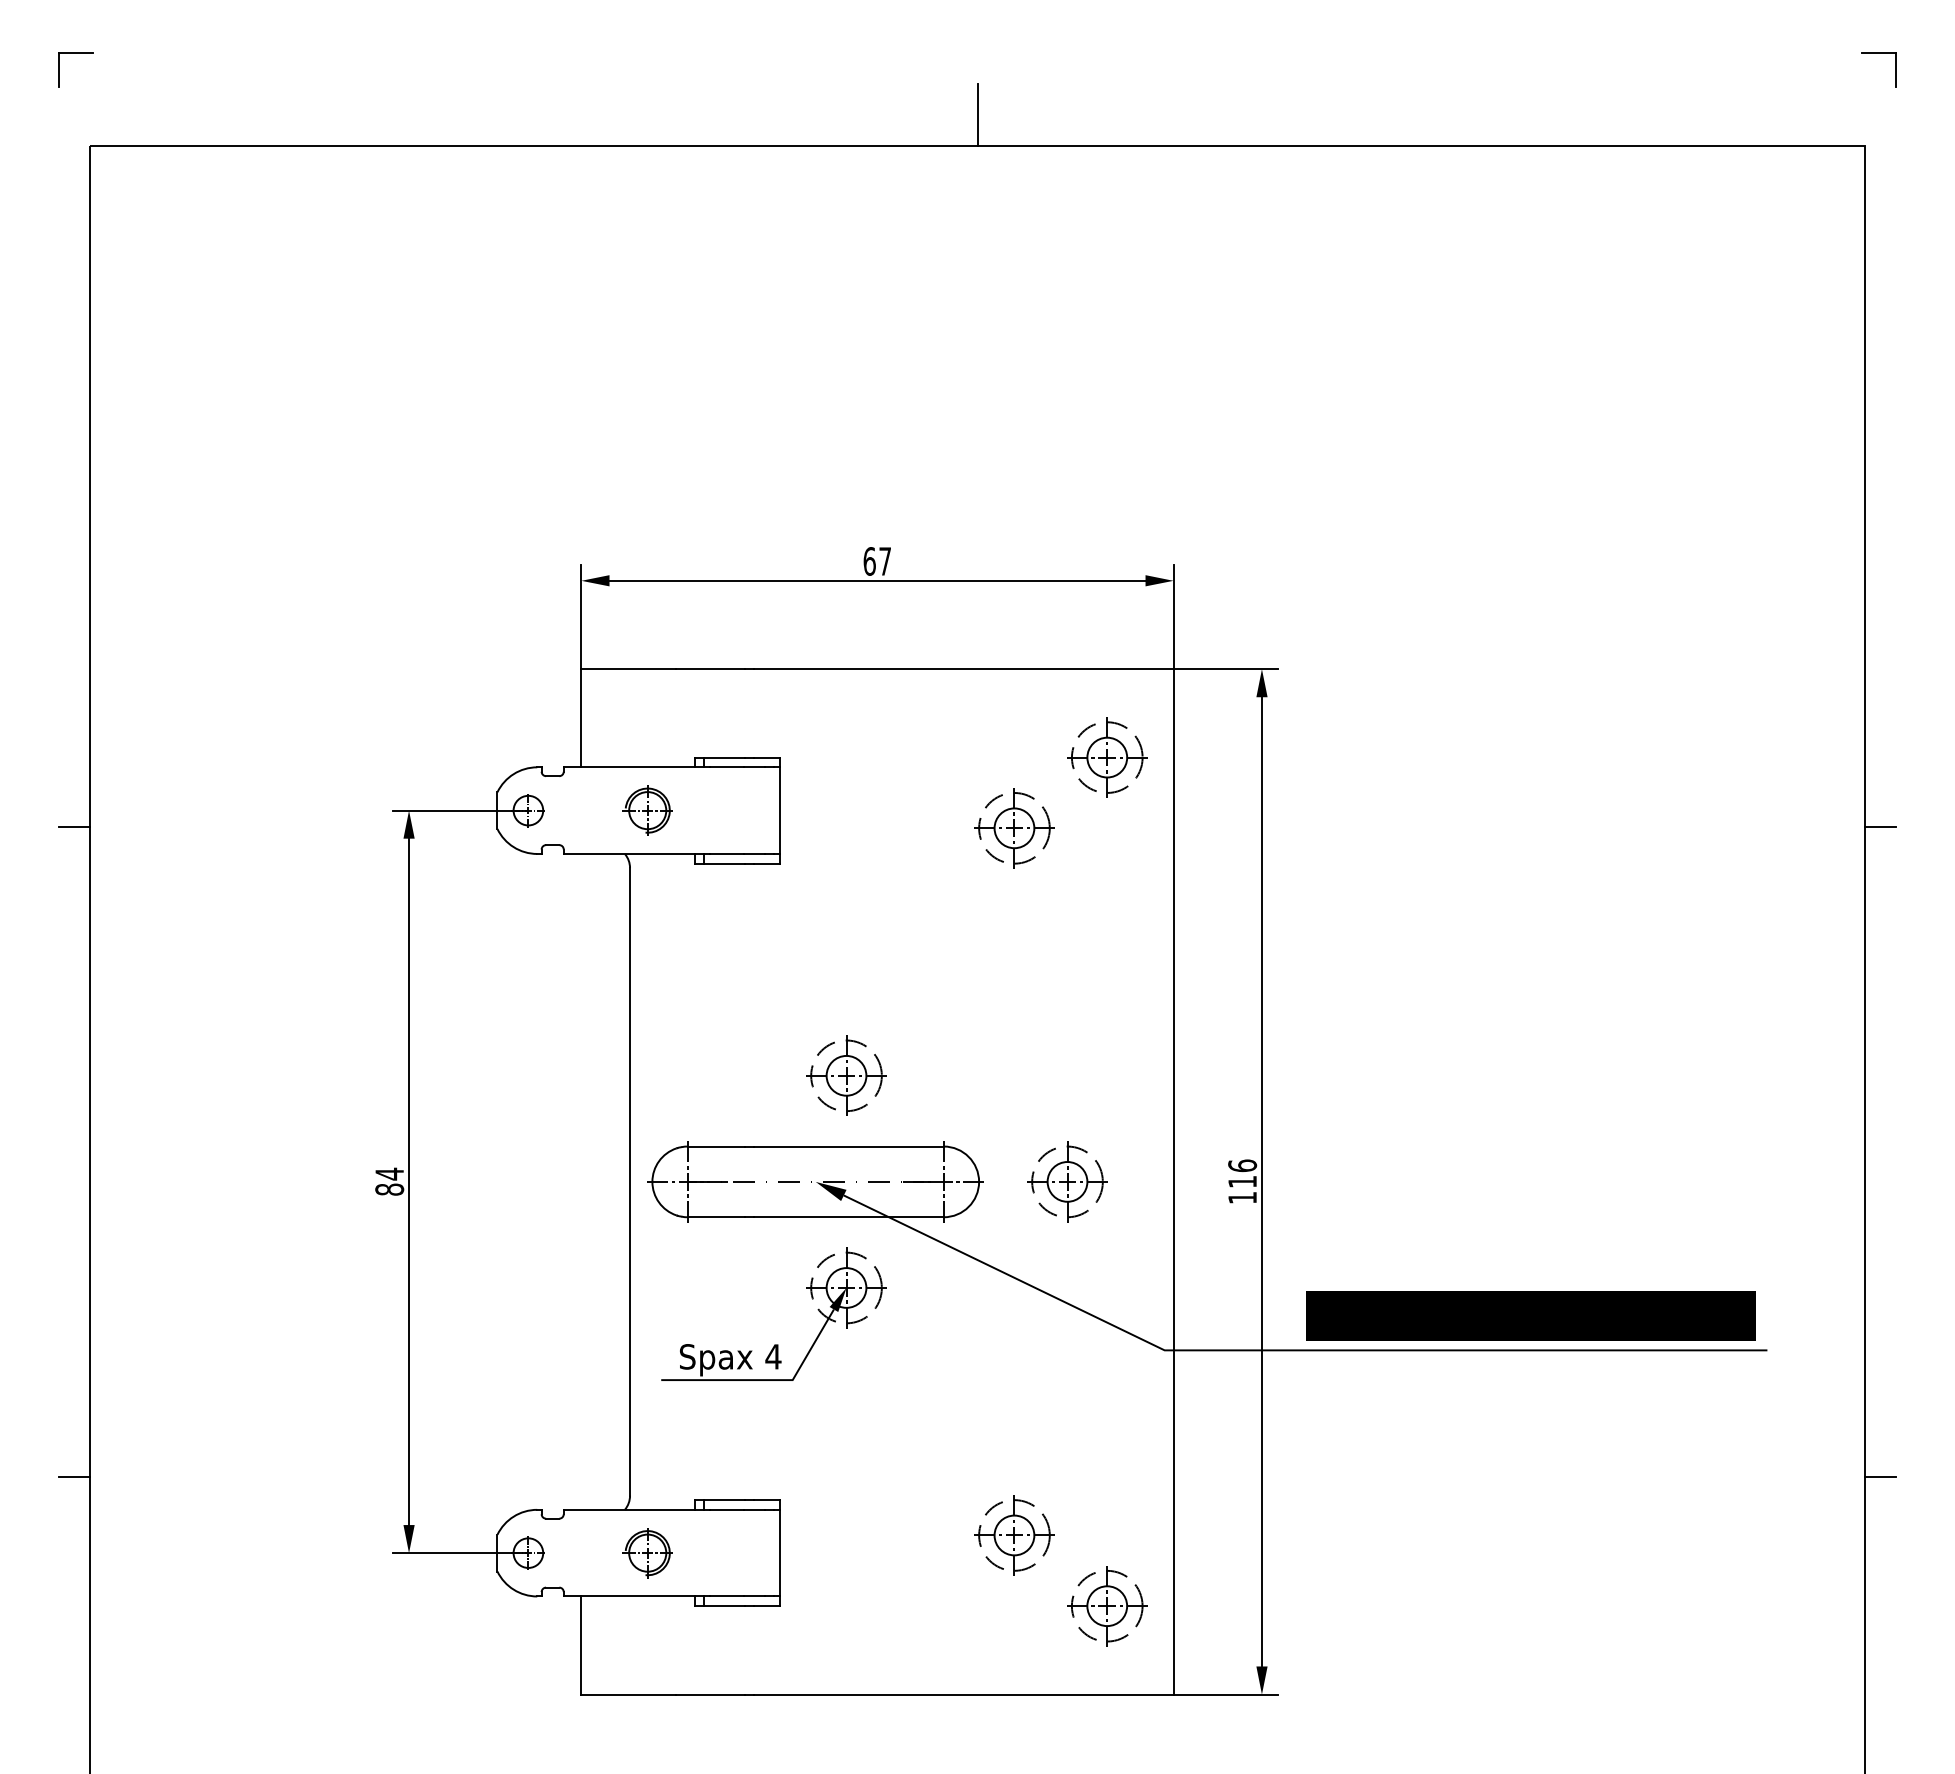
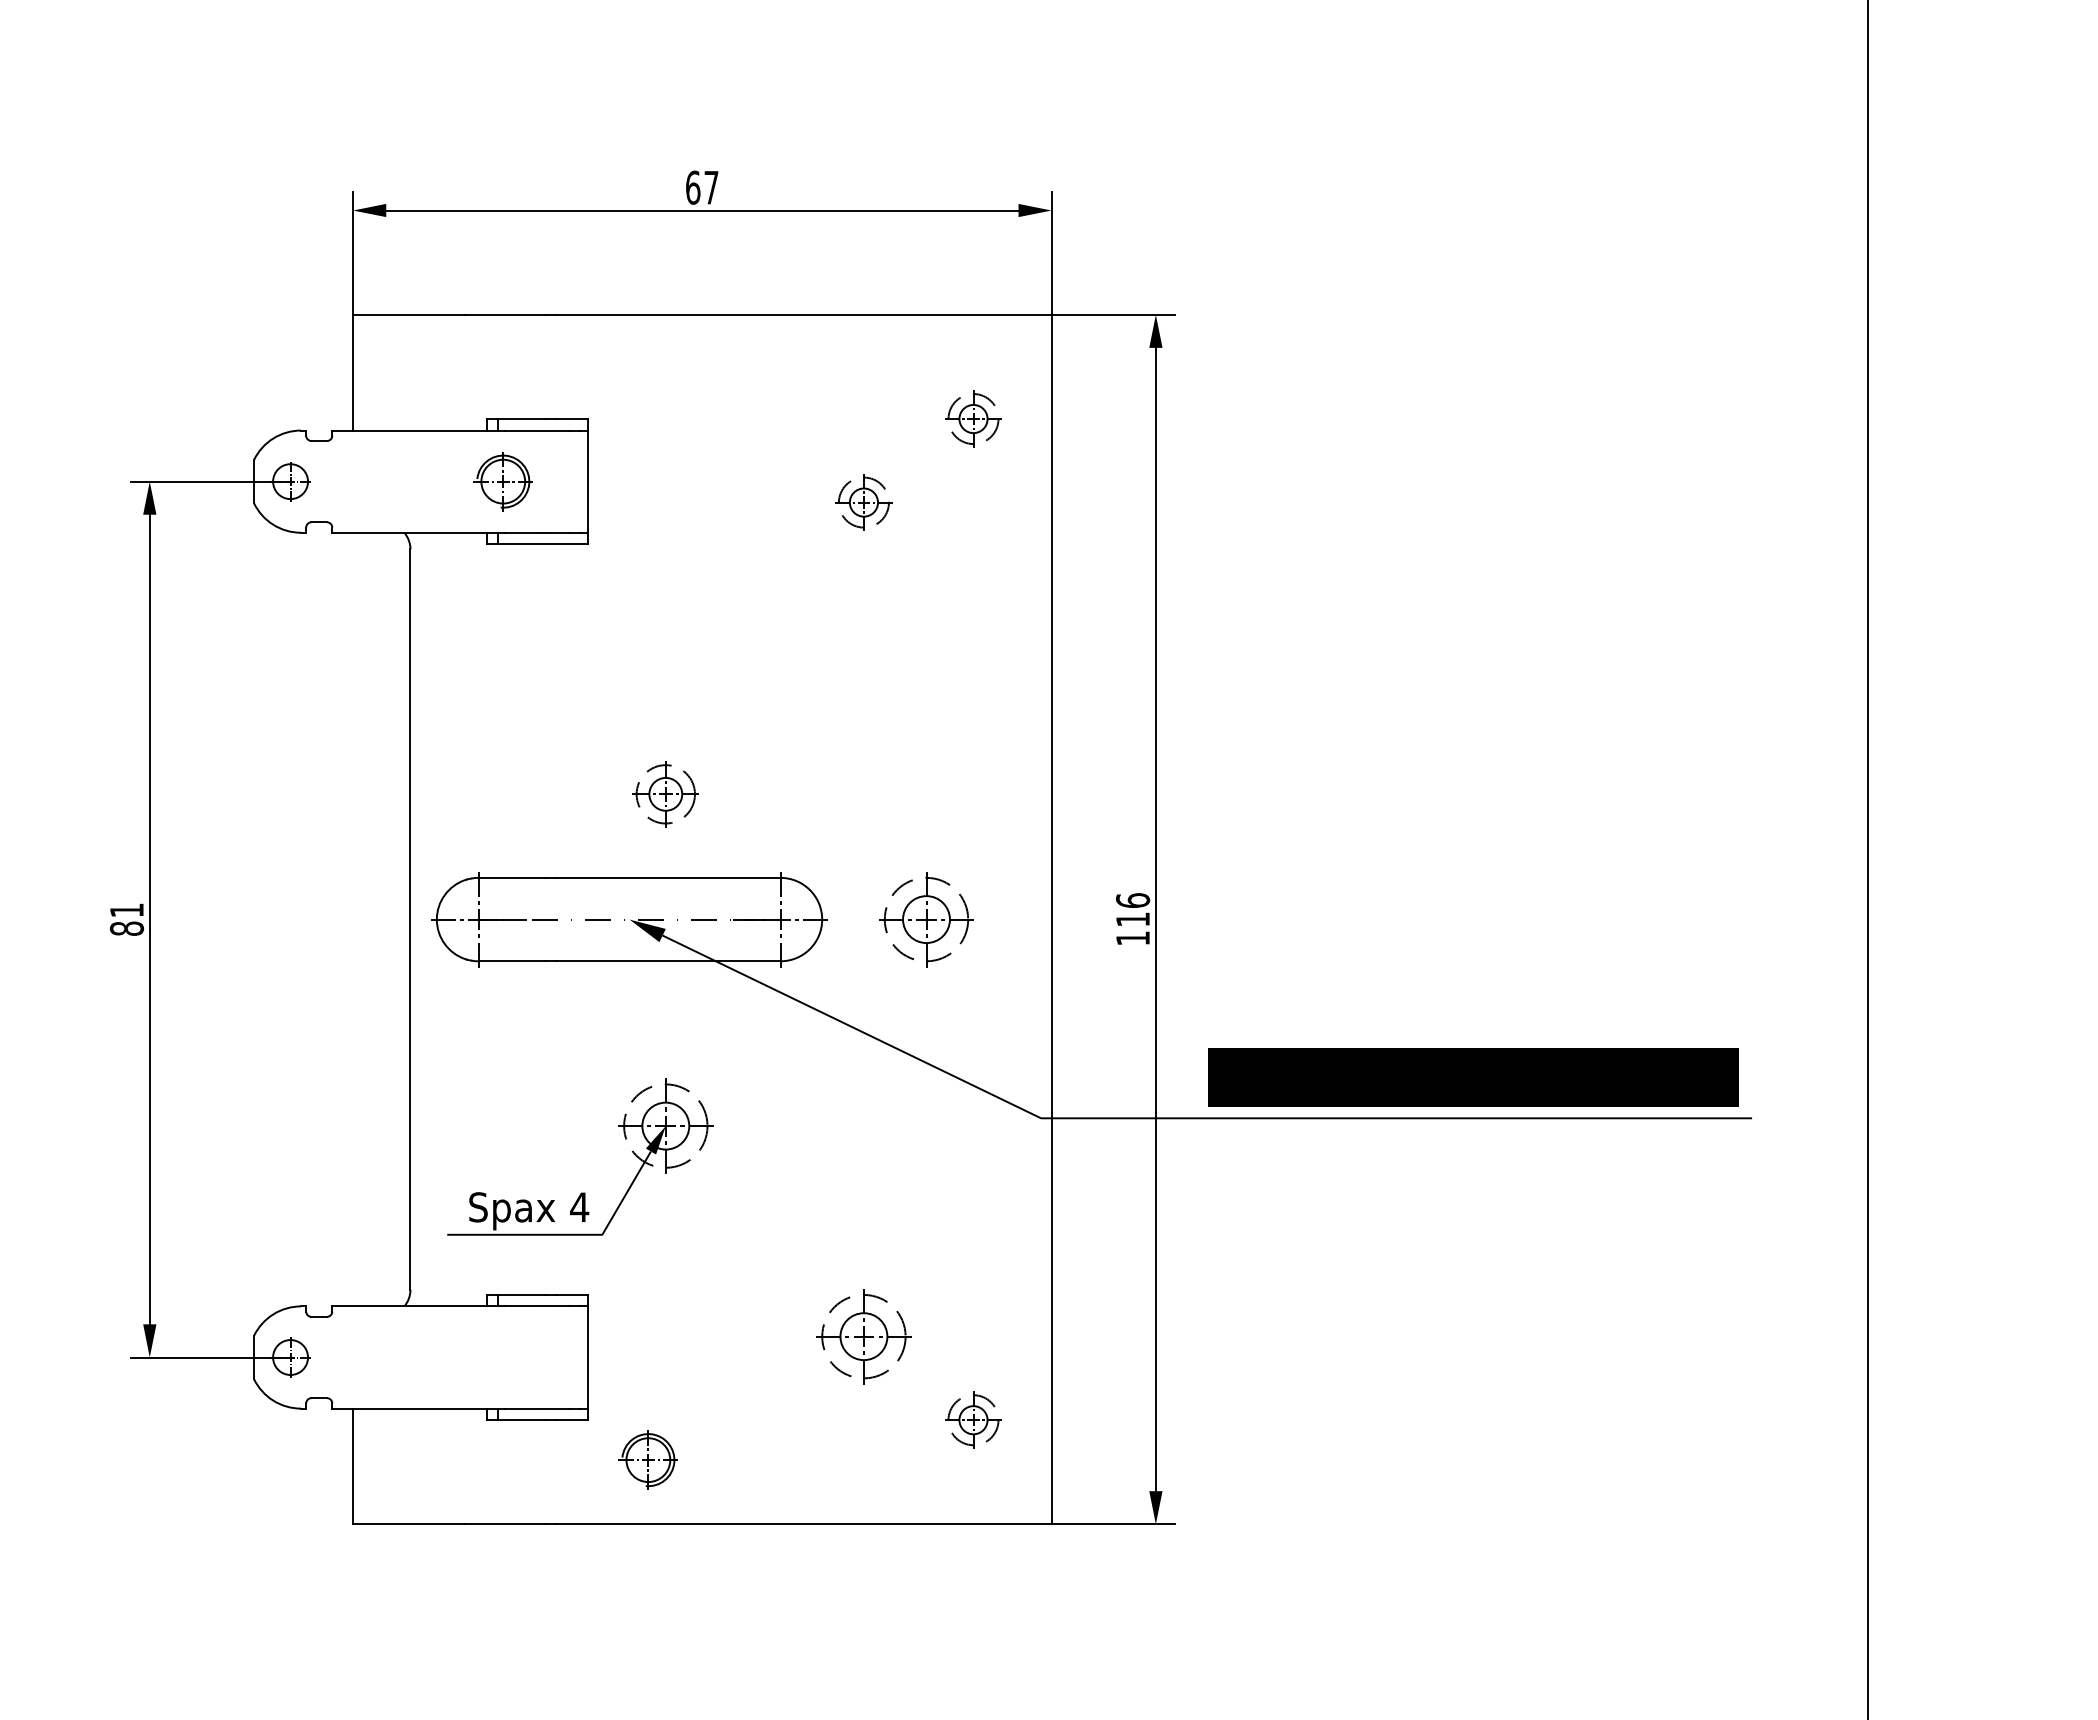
part: (1107, 757) -> (973, 418), size x0.6
part: (647, 810) -> (503, 481), moved
line: (1880, 826) -> (1885, 500), removed
part: (1014, 828) -> (863, 502), size x0.6
part: (846, 1075) -> (665, 794), size x0.7
text: (389, 1173) -> (126, 909), 84 -> 81
part: (774, 1344) -> (580, 1192), moved
line: (1880, 1476) -> (1885, 1267), removed
part: (647, 1553) -> (648, 1460), moved
part: (1107, 1606) -> (973, 1420), size x0.6

